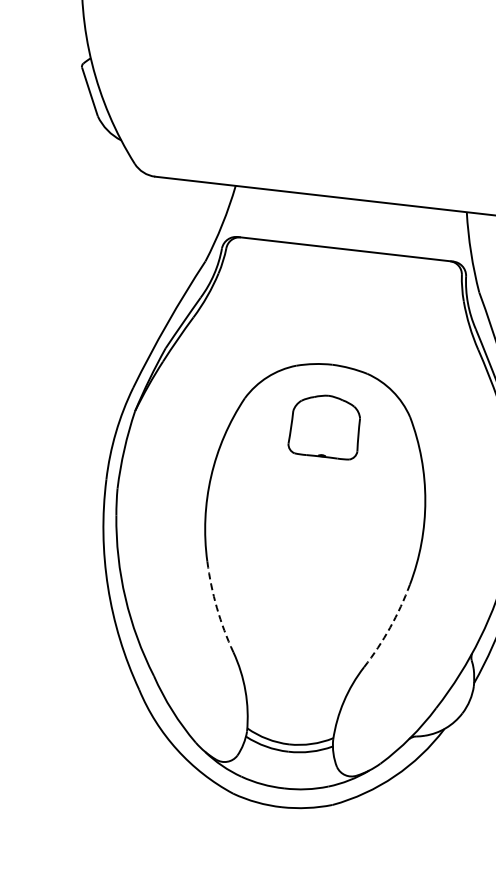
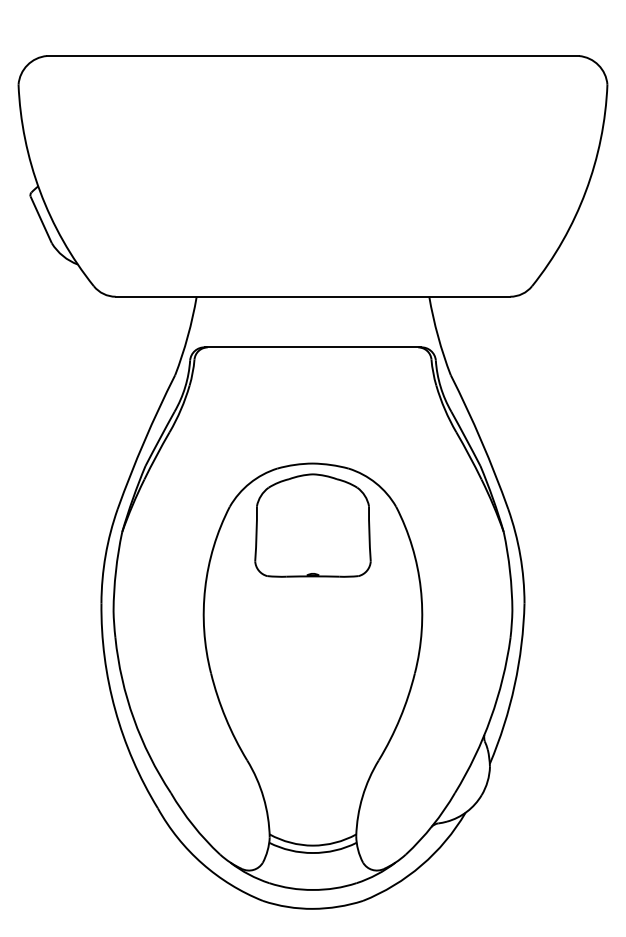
part: (324, 426) -> (312, 525), size x1.67
arc: (216, 608) -> (225, 718), dashed -> solid
arc: (390, 627) -> (400, 718), dashed -> solid

